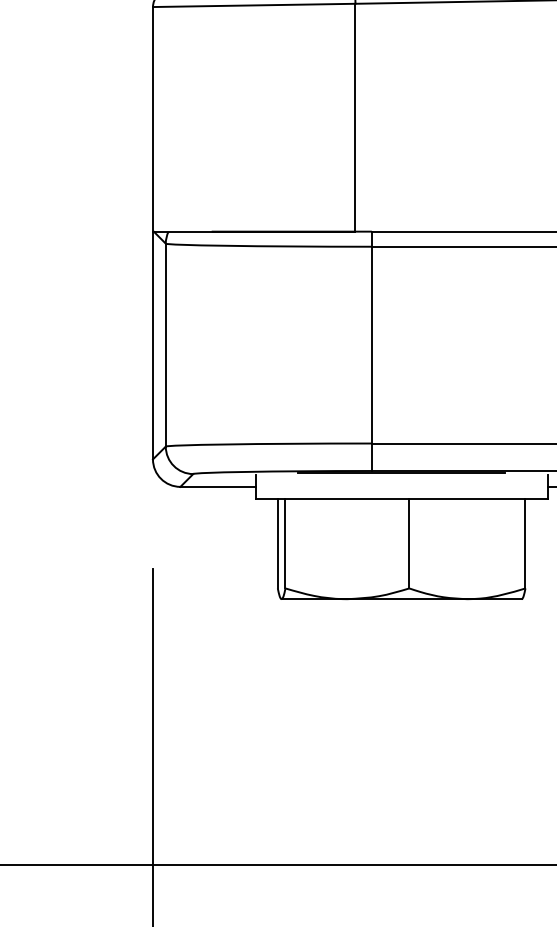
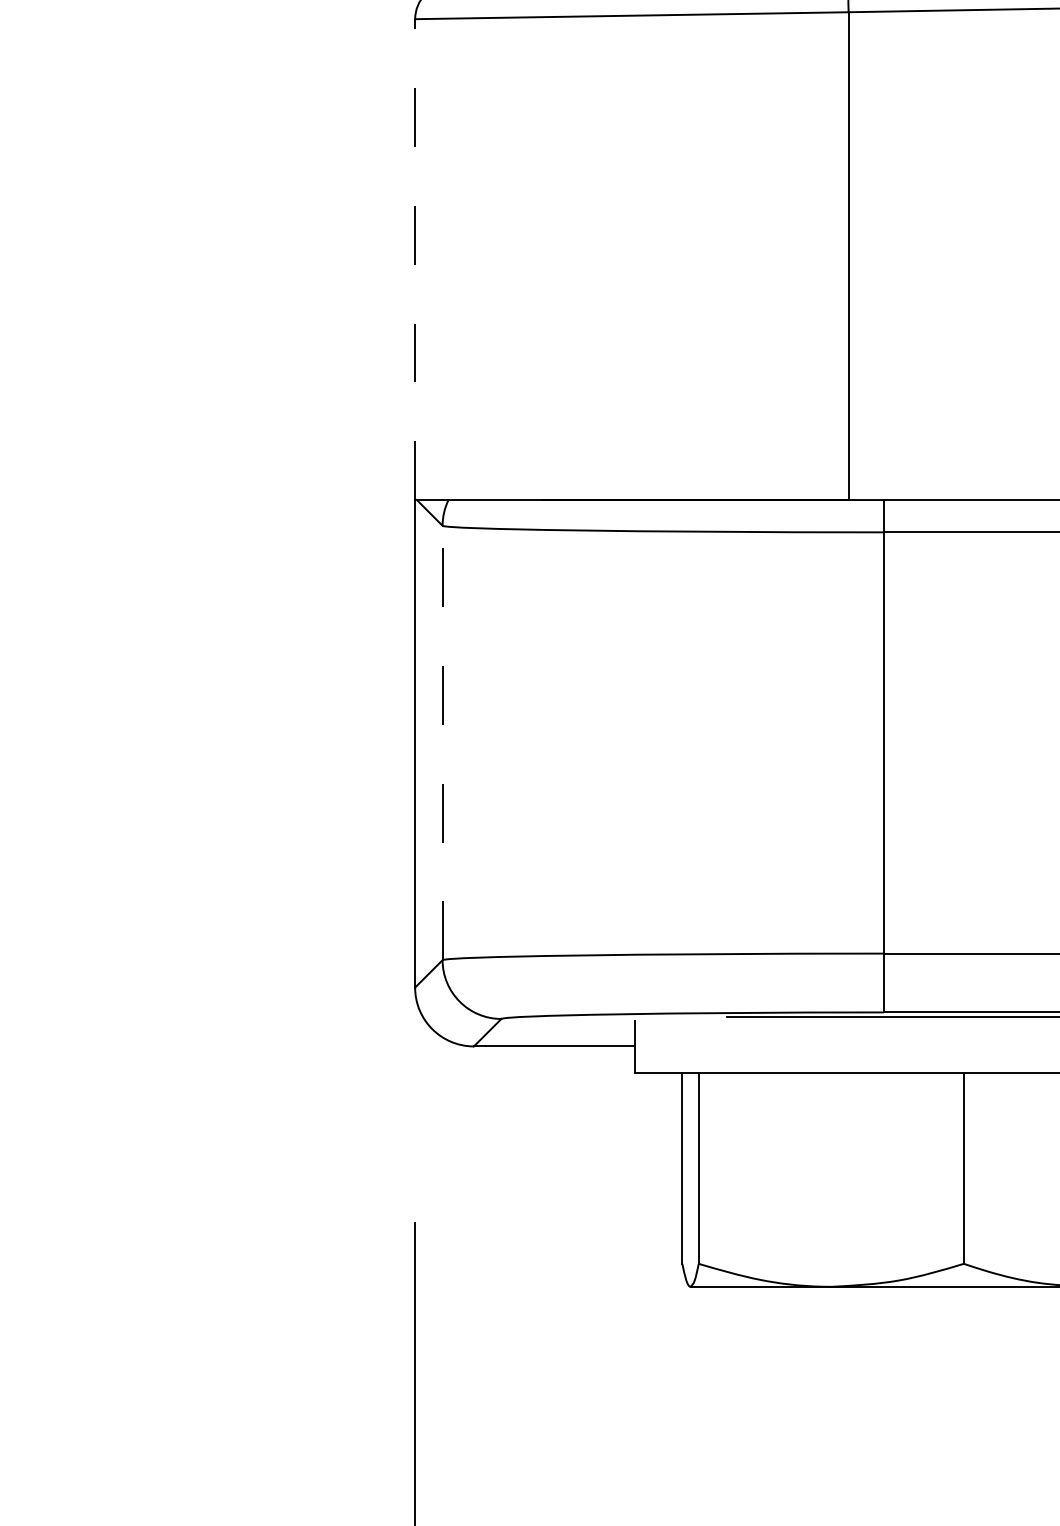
line: (153, 118) -> (416, 257), solid -> dashed
line: (165, 344) -> (441, 741), solid -> dashed

